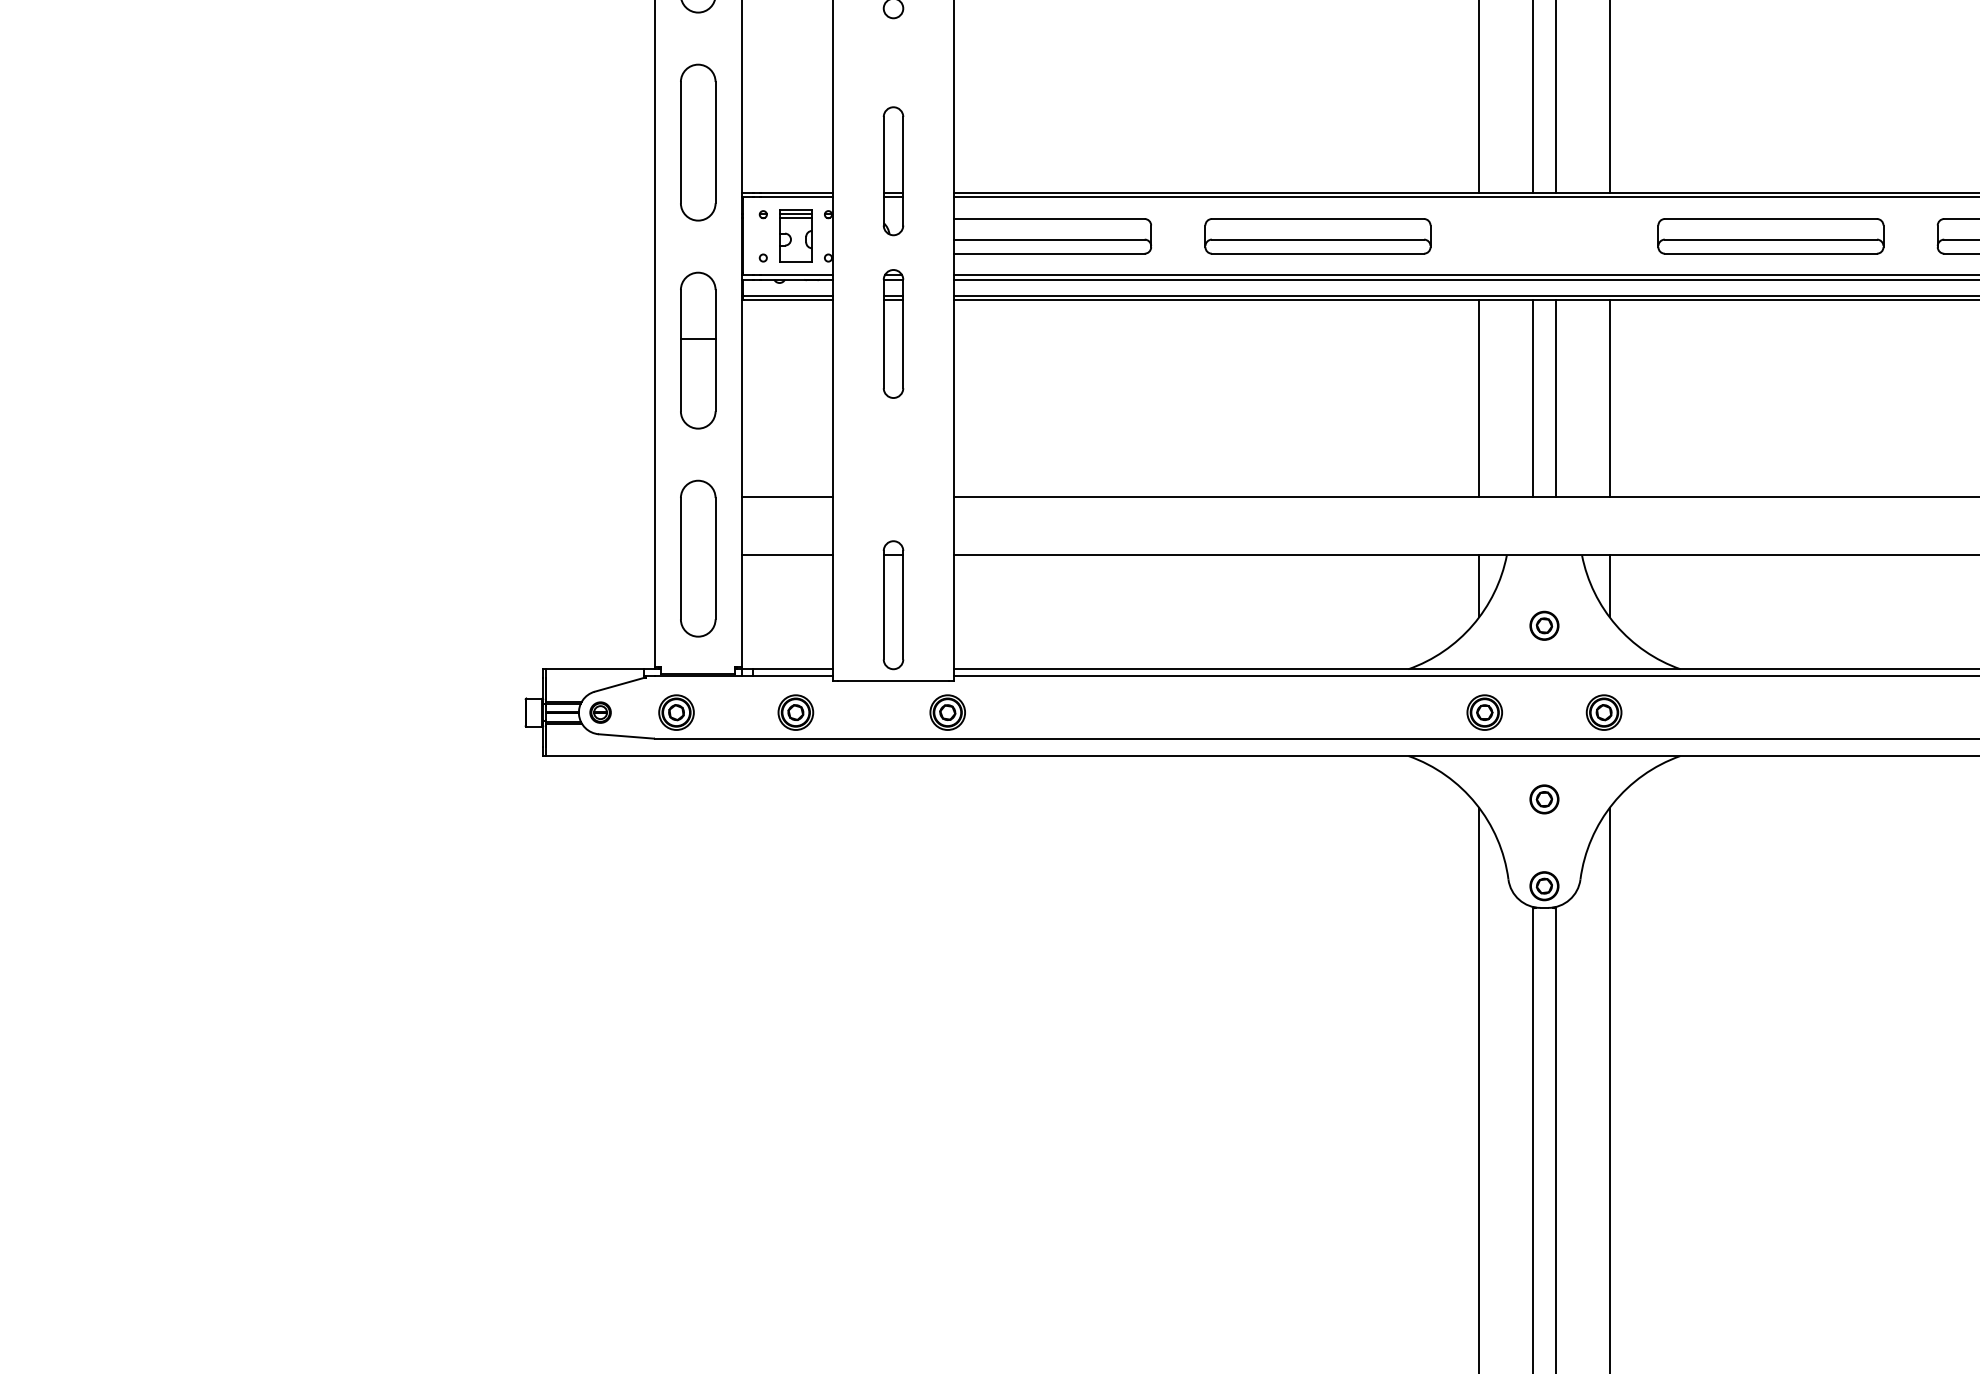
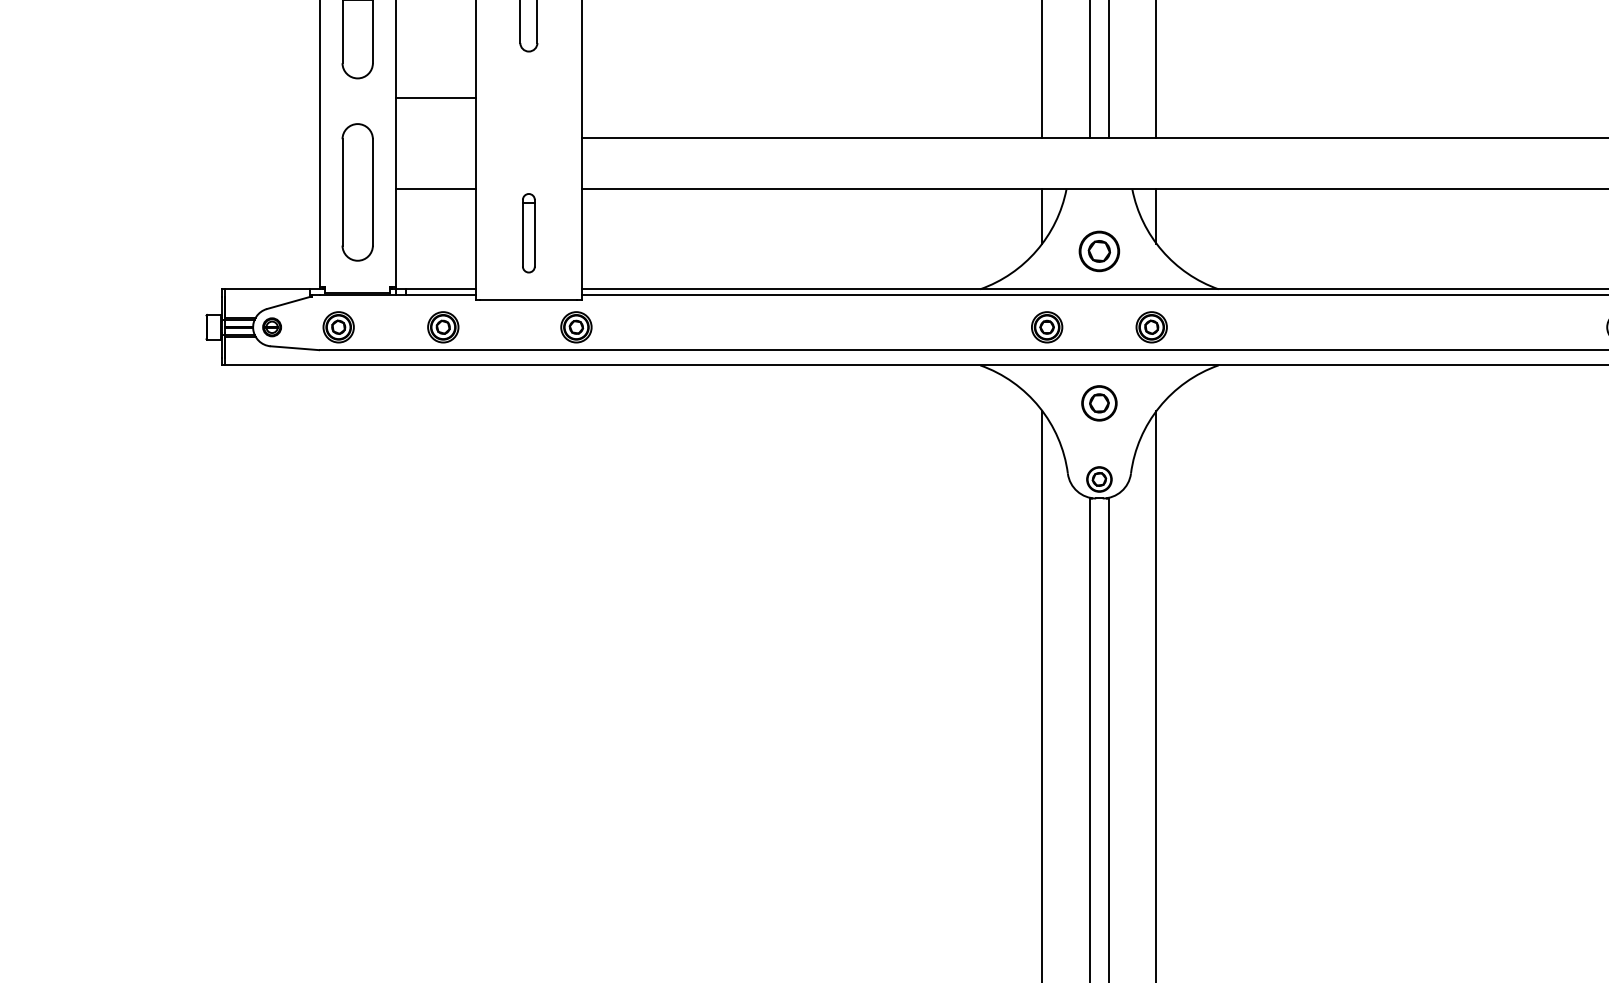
line: (786, 496) -> (435, 97), moved
part: (893, 605) -> (528, 233), size x0.7
part: (1544, 625) -> (1099, 250), size x1.6
part: (1544, 799) -> (1099, 403), size x1.4

